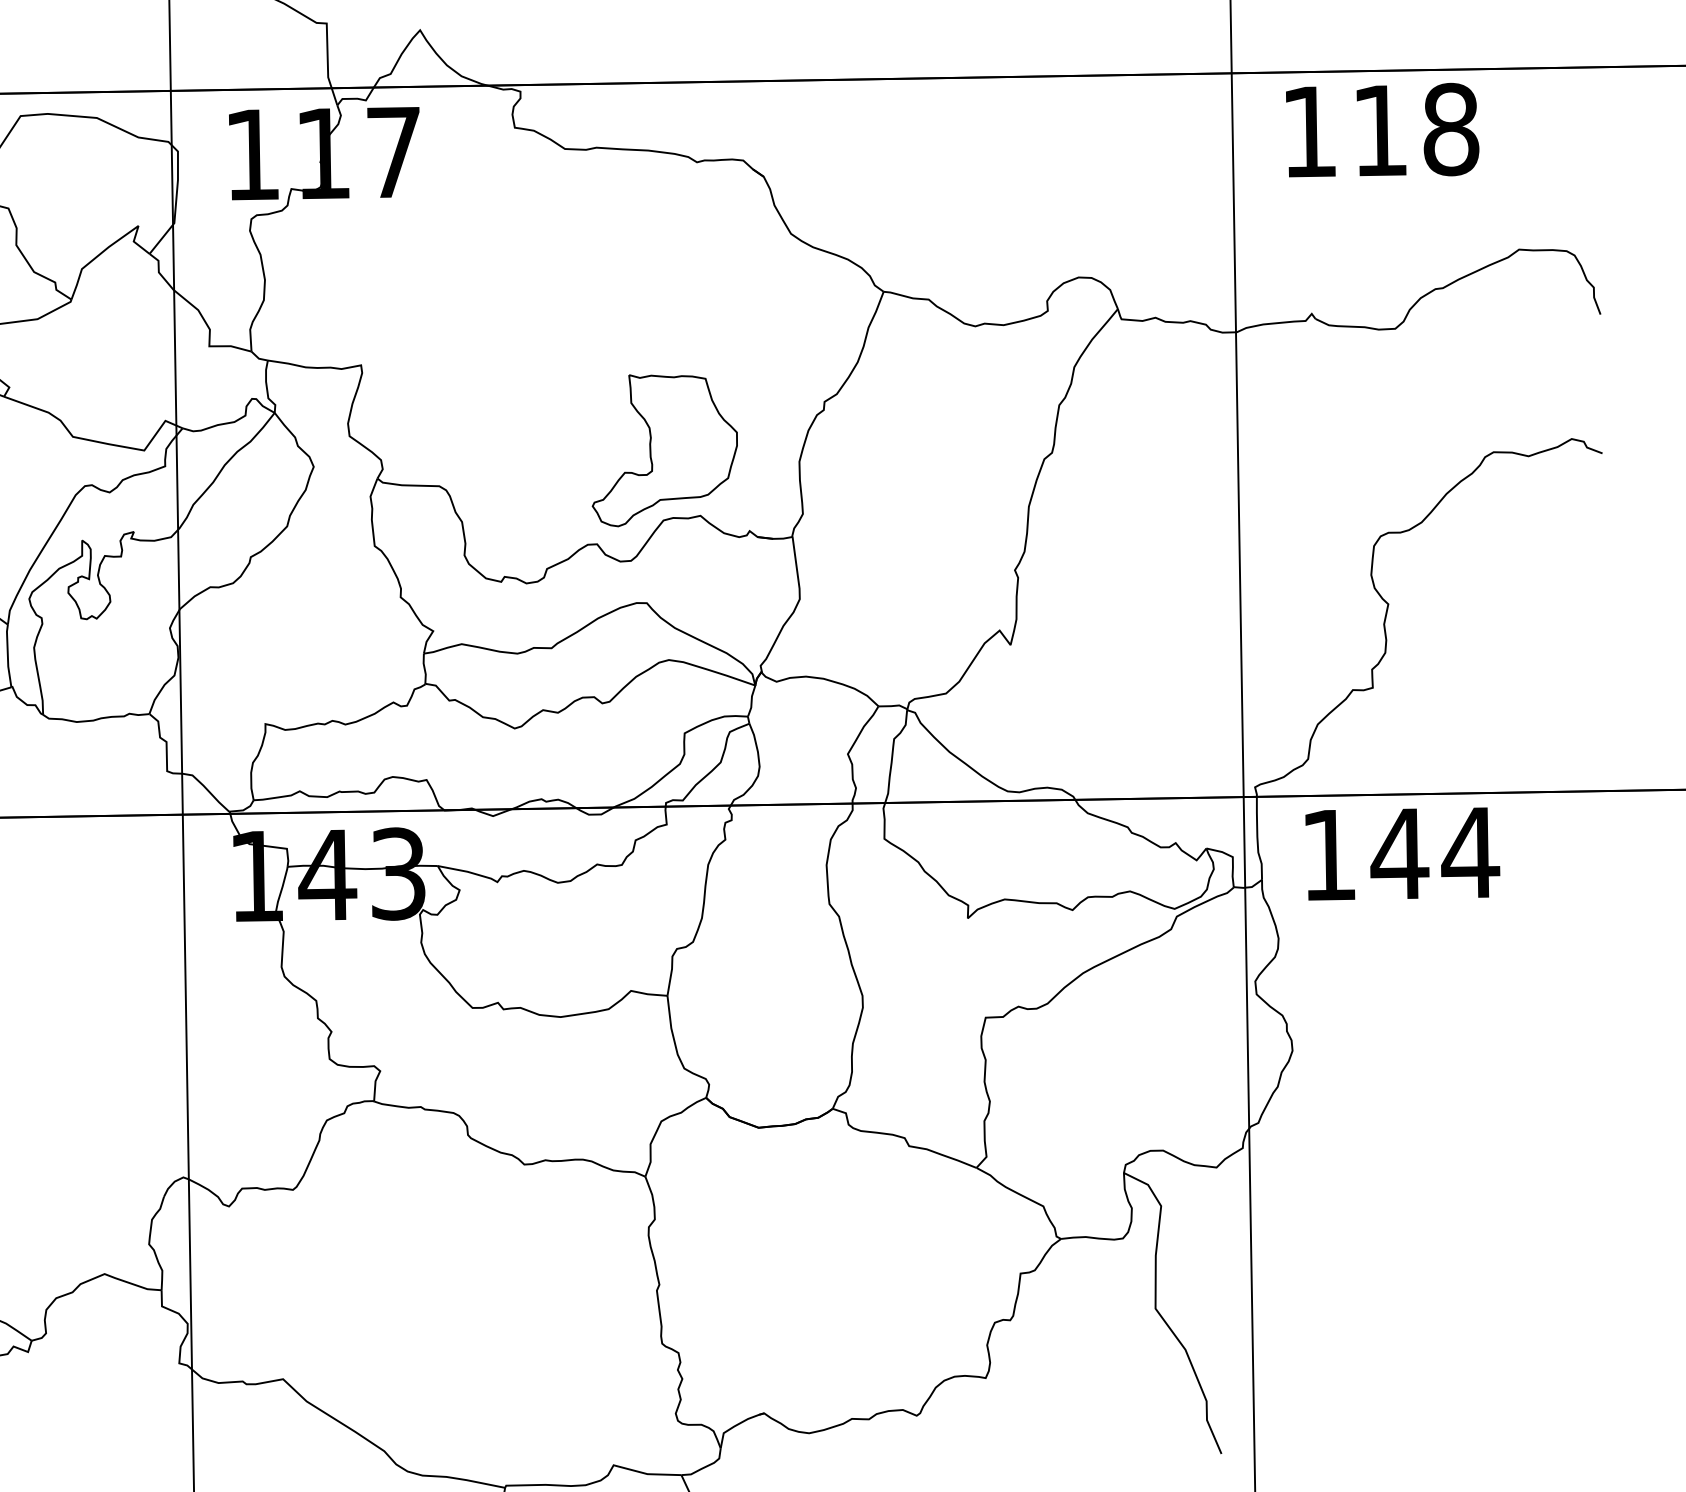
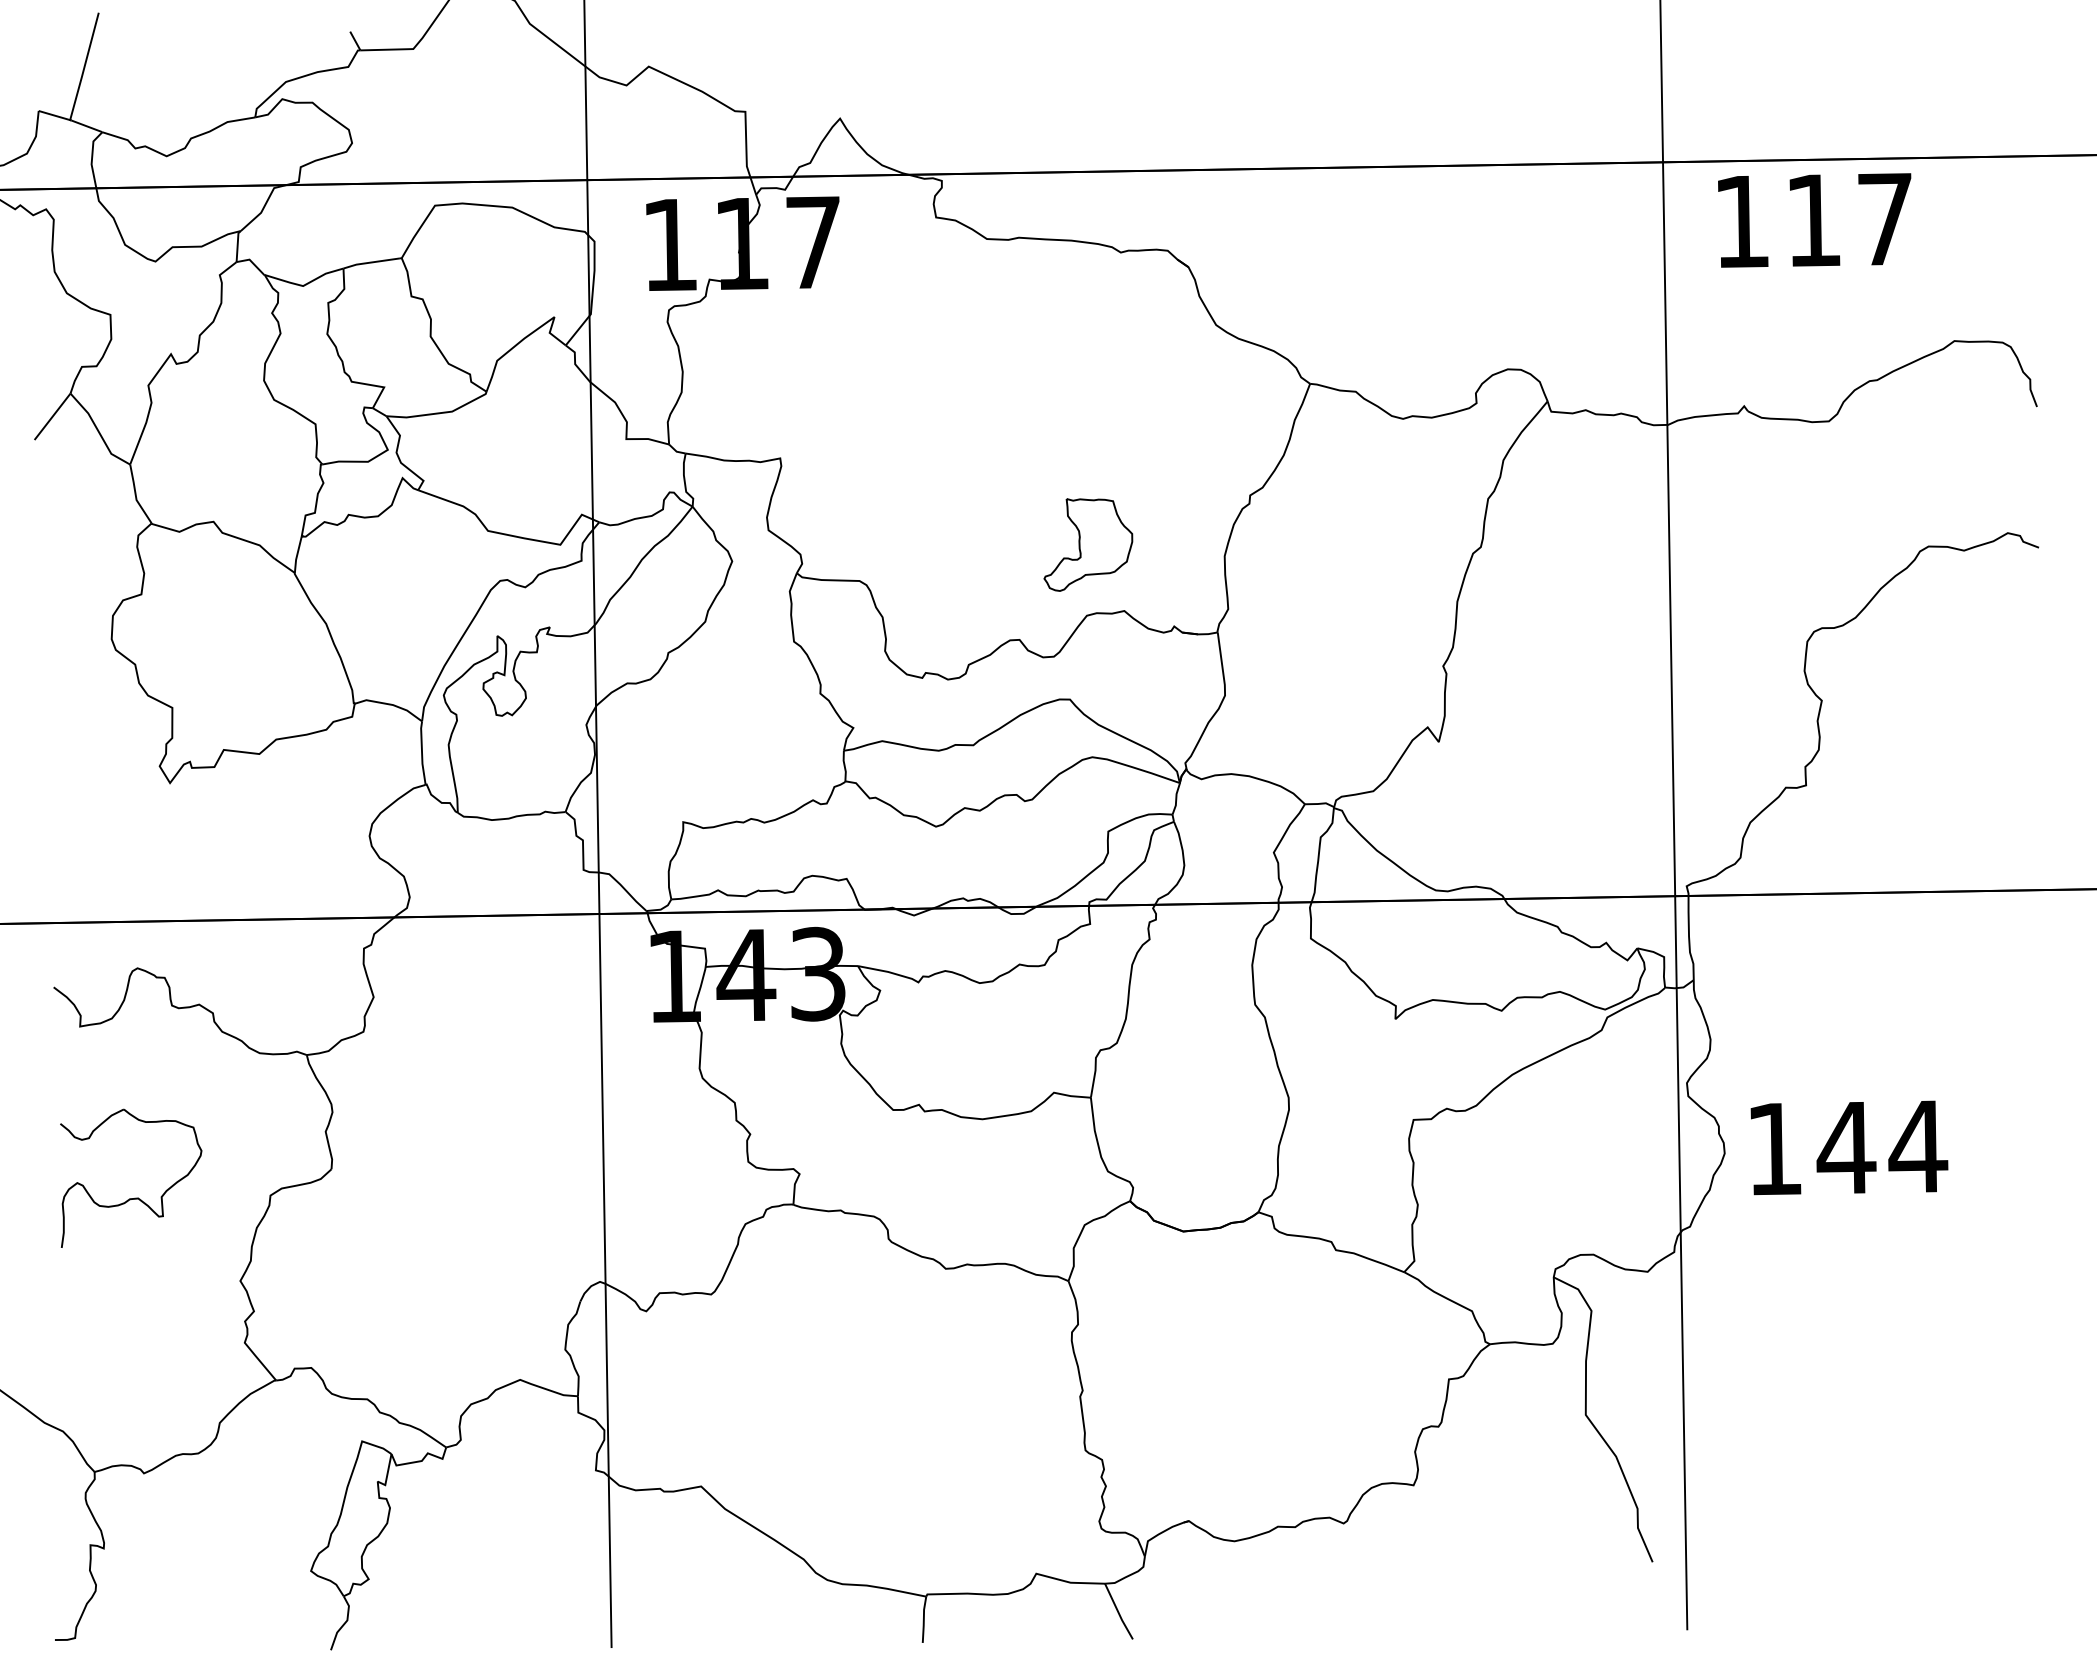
text: (1451, 129) -> (1885, 219), 118 -> 117
part: (665, 450) -> (1088, 544), size x0.6
text: (1402, 853) -> (1849, 1147), moved

